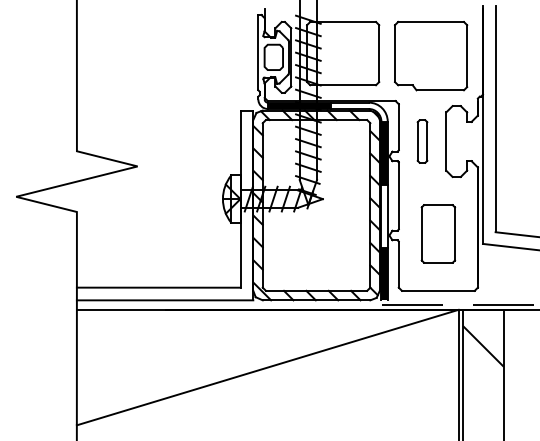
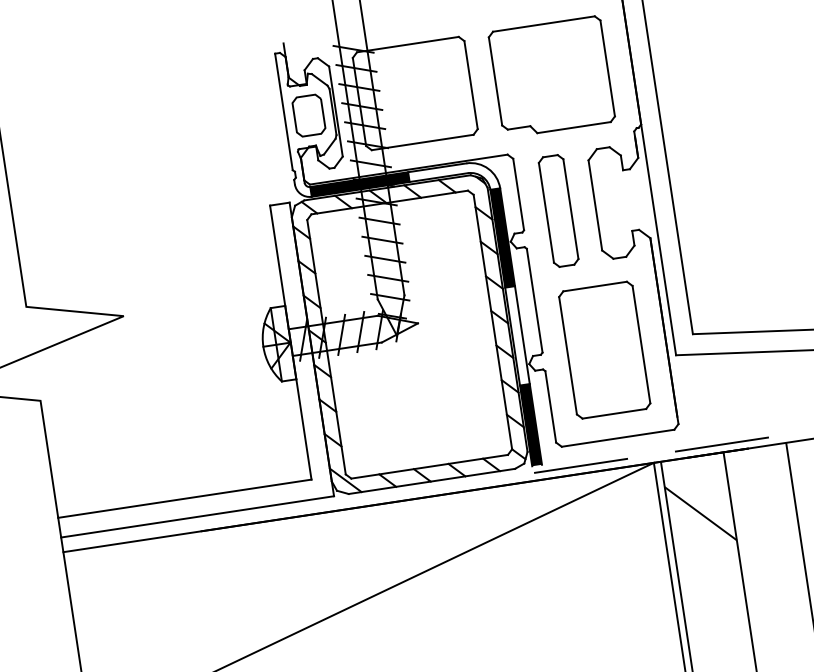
part: (422, 141) -> (558, 210), size x1.67
part: (438, 233) -> (604, 349), size x1.43

